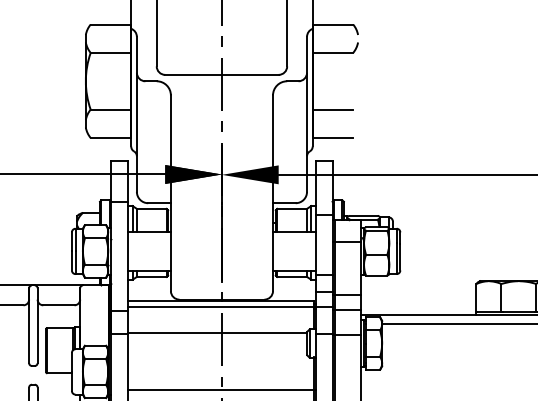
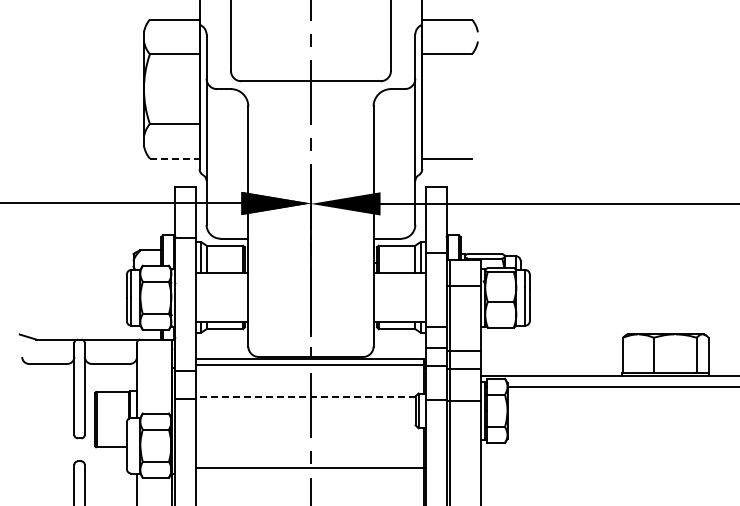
line: (332, 109) -> (446, 123), removed
line: (110, 137) -> (174, 158), solid -> dashed
line: (217, 332) -> (305, 397), solid -> dashed

